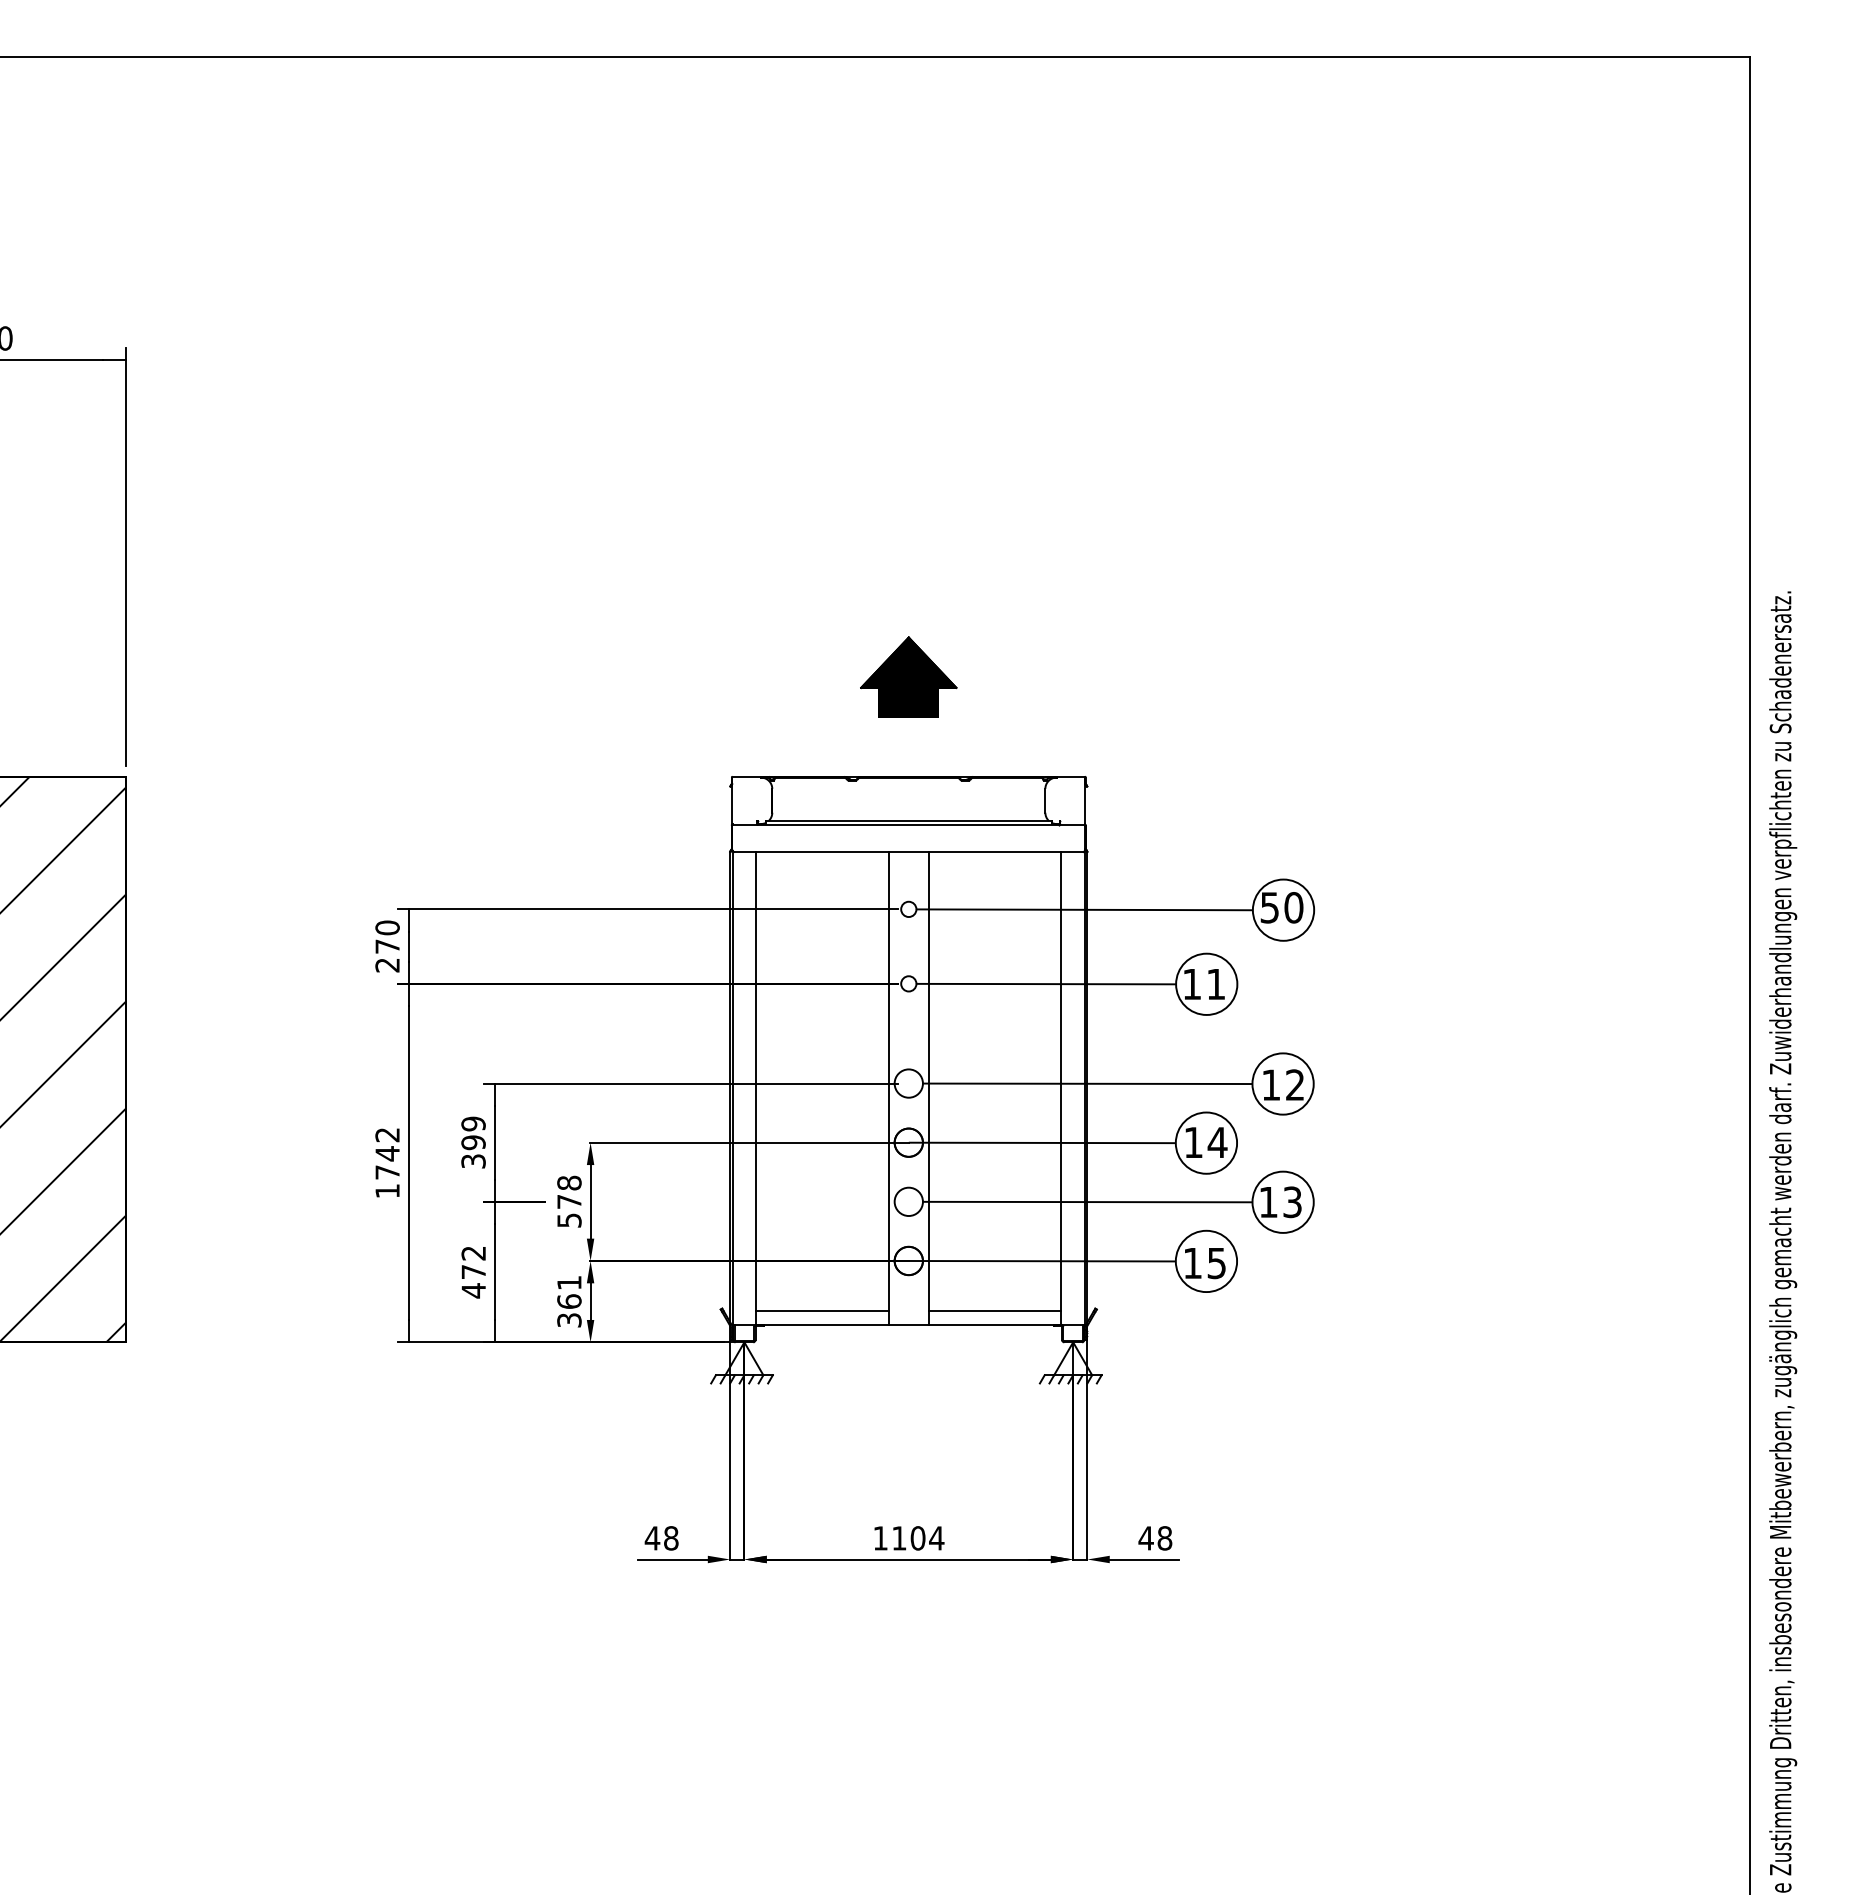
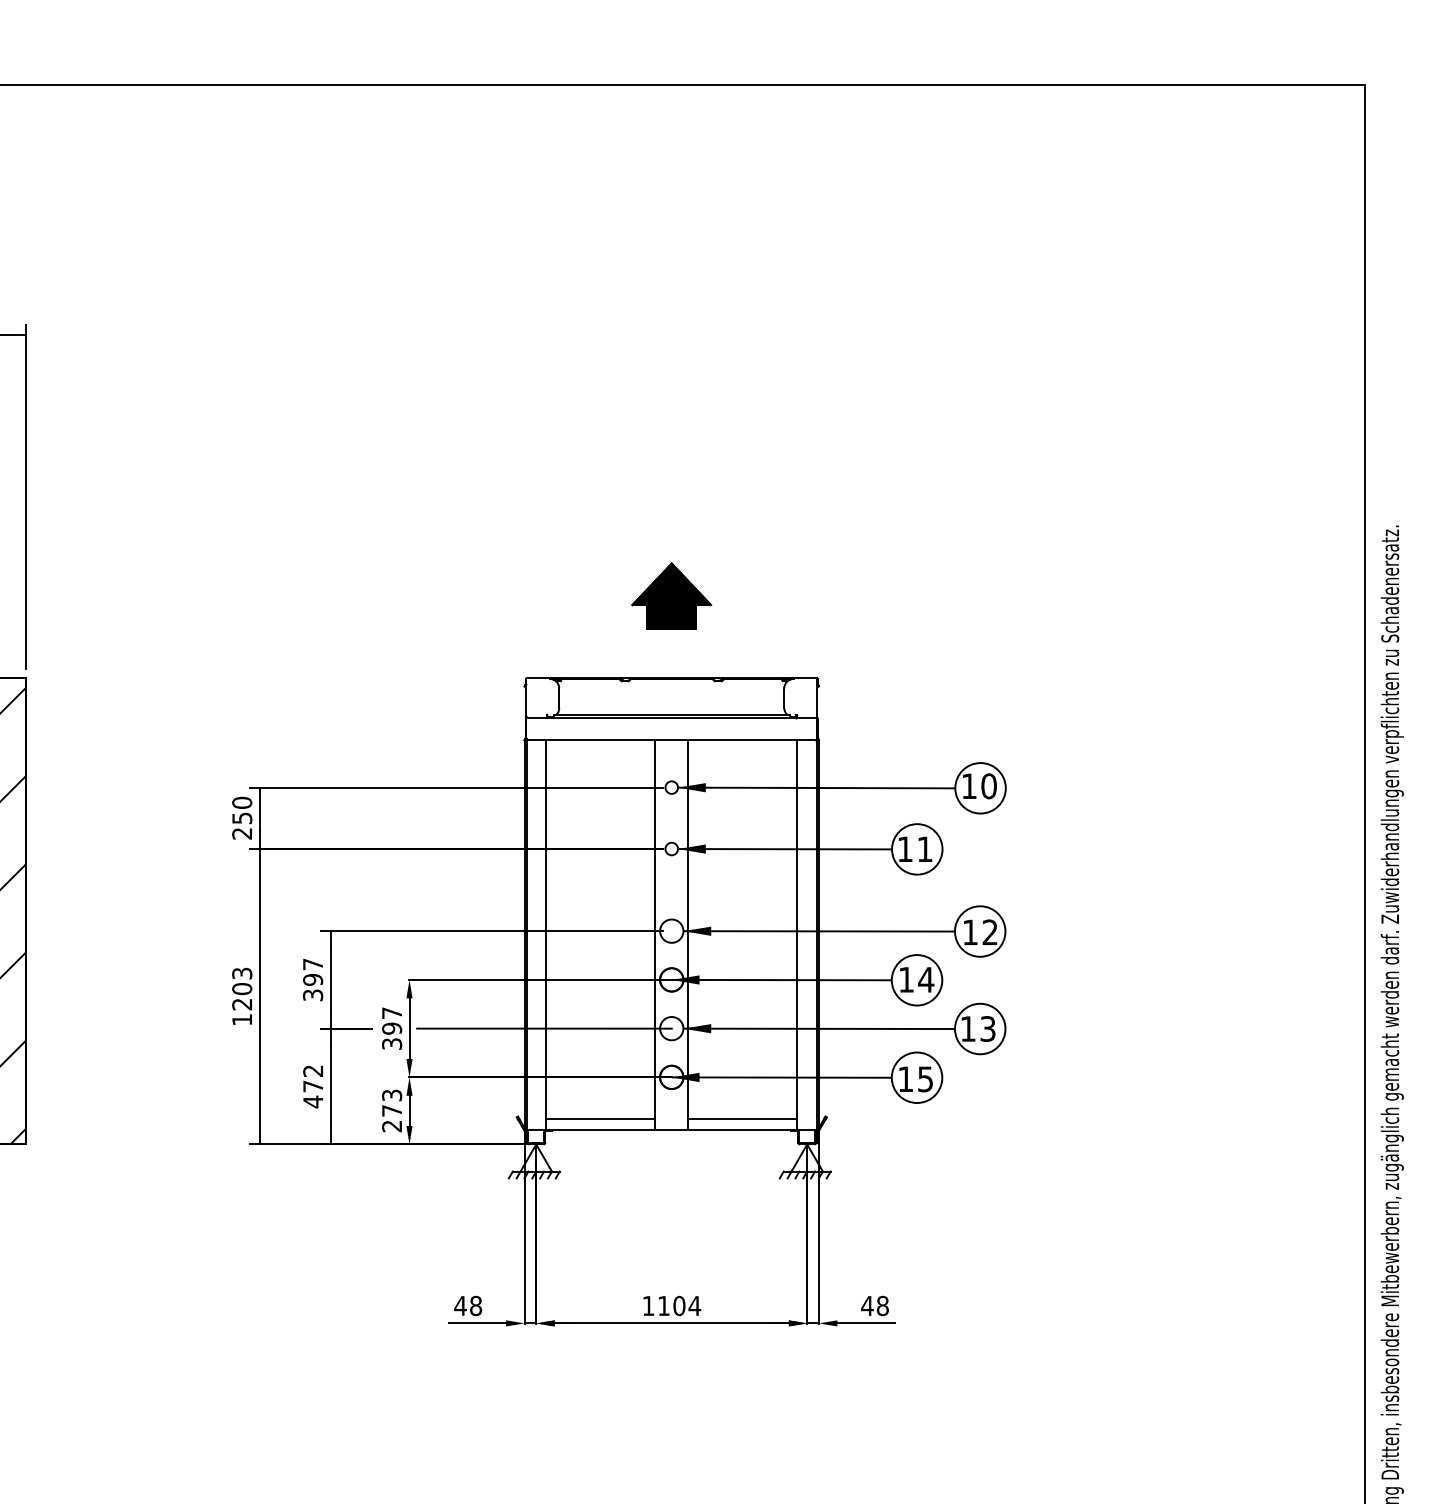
text: (1269, 907) -> (969, 786), 50 -> 10
fill: (933, 909) -> (692, 787), added
text: (387, 946) -> (242, 818), 270 -> 250
fill: (933, 983) -> (692, 848), added
fill: (939, 1083) -> (697, 931), added
text: (473, 1123) -> (313, 964), 399 -> 397
fill: (925, 1142) -> (685, 979), added
text: (387, 1153) -> (242, 988), 1742 -> 1203
text: (569, 1200) -> (392, 1027), 578 -> 397
line: (753, 1201) -> (543, 1028), added
fill: (939, 1201) -> (697, 1028), added
fill: (925, 1260) -> (685, 1076), added
text: (569, 1301) -> (392, 1110), 361 -> 273

